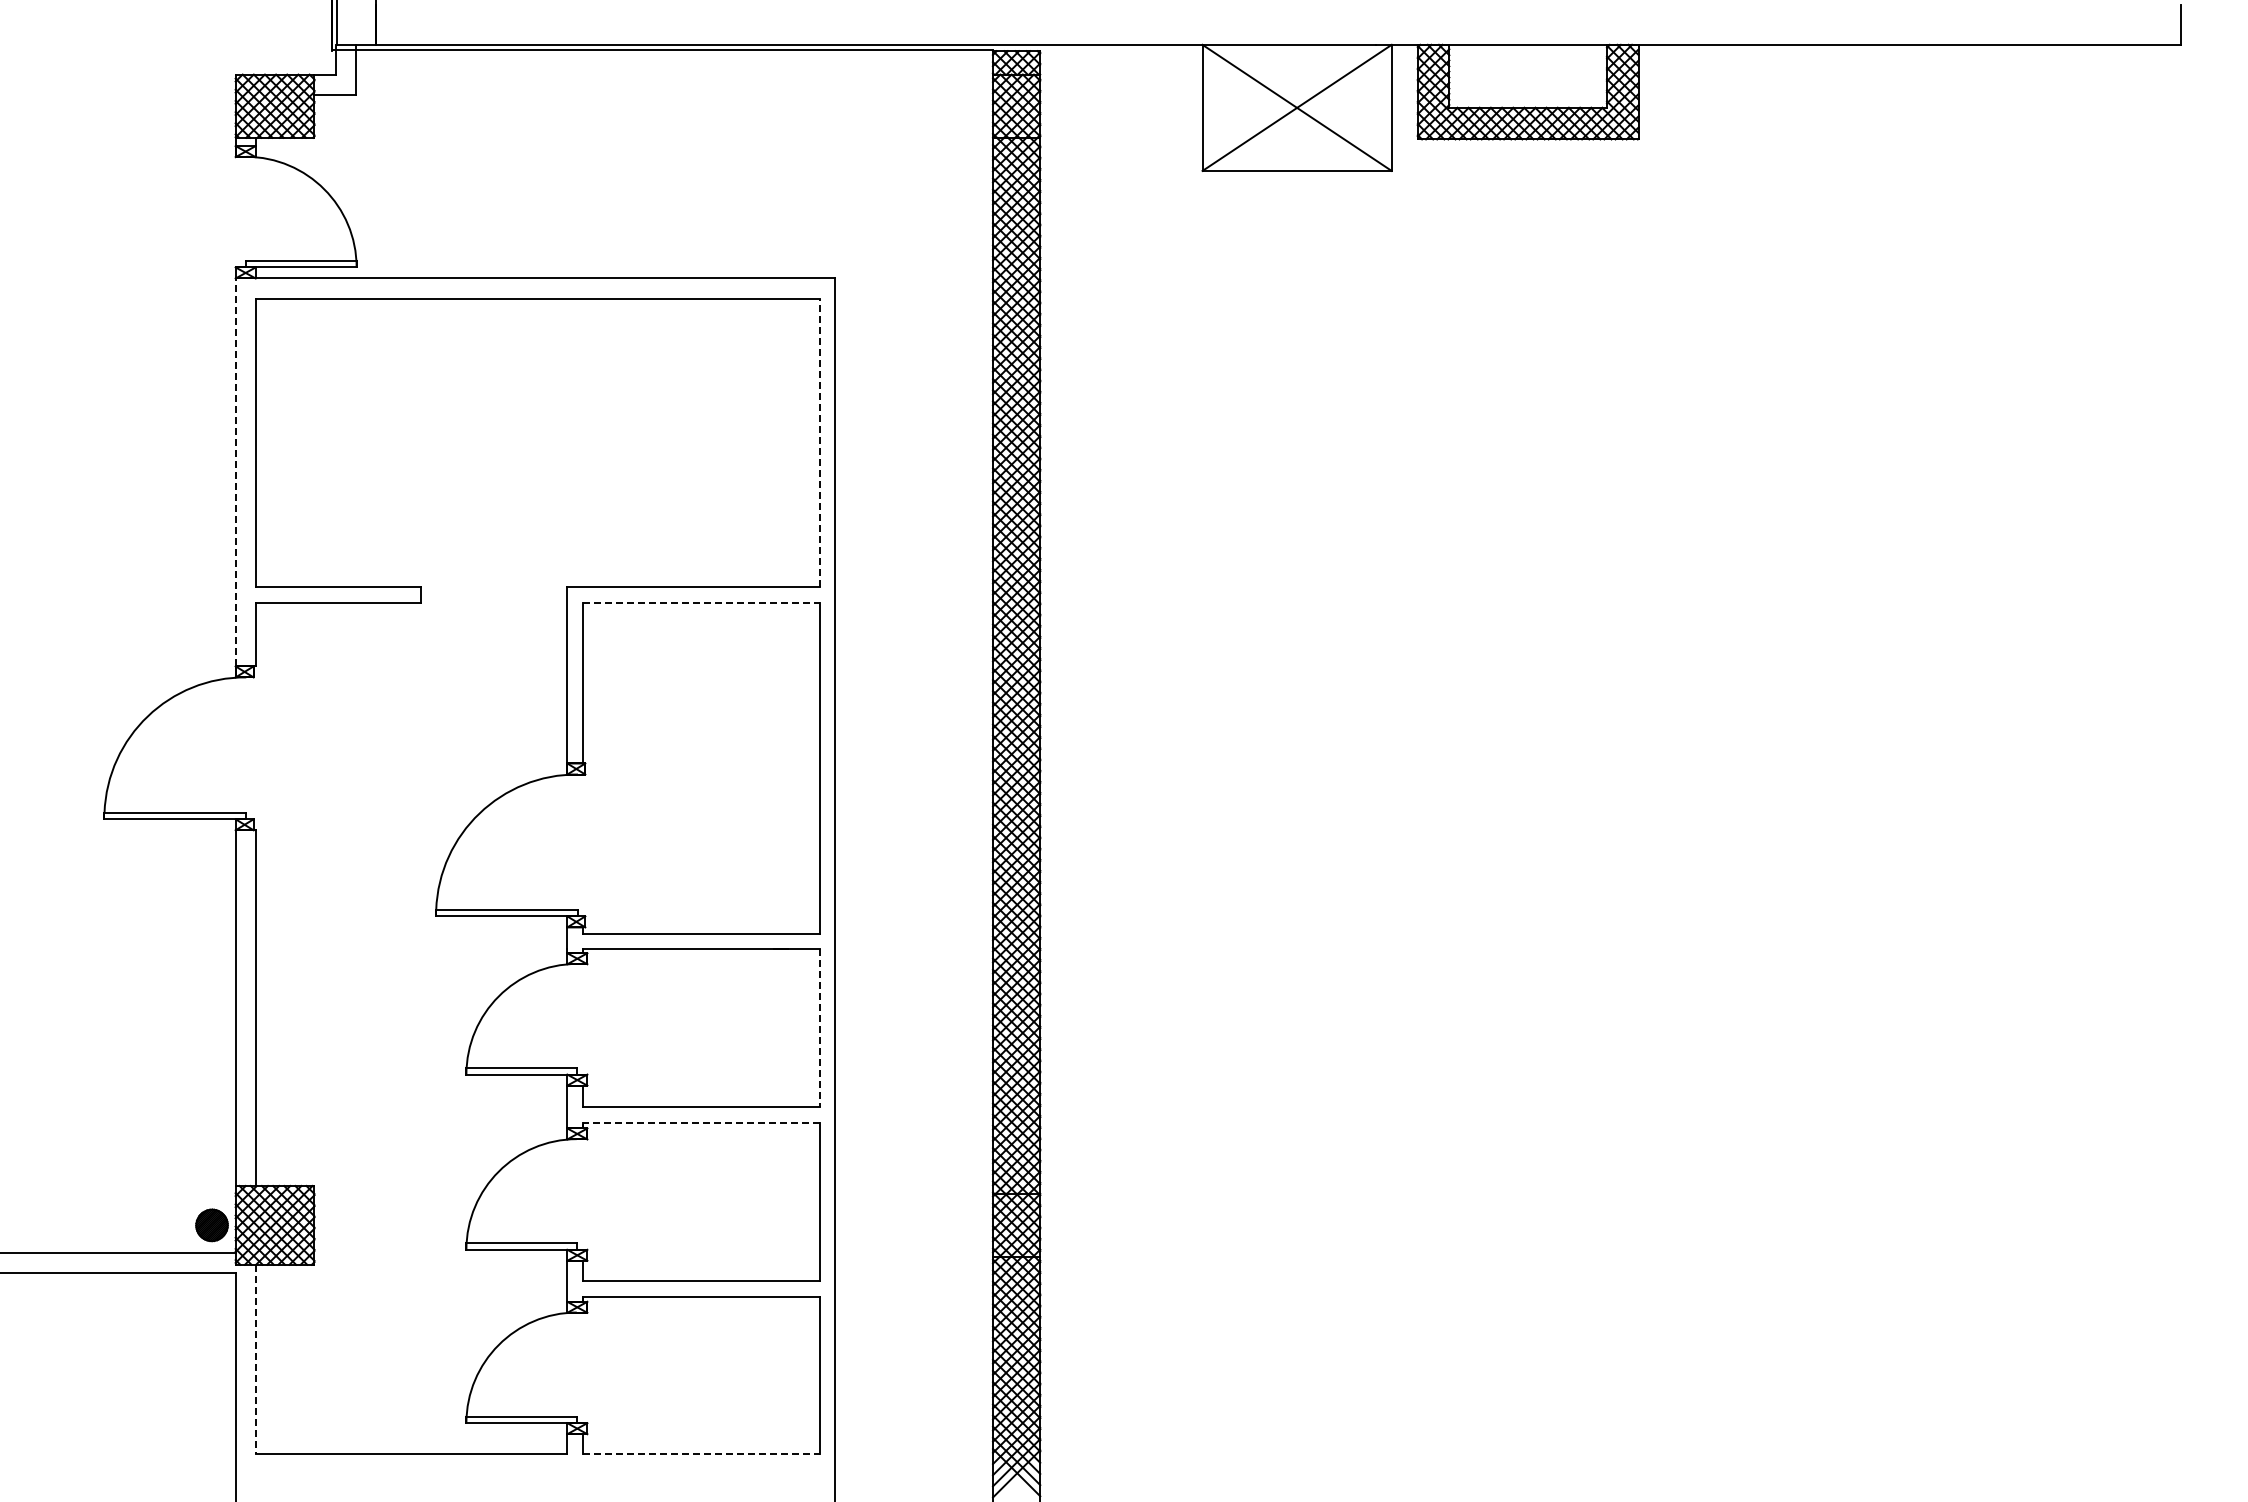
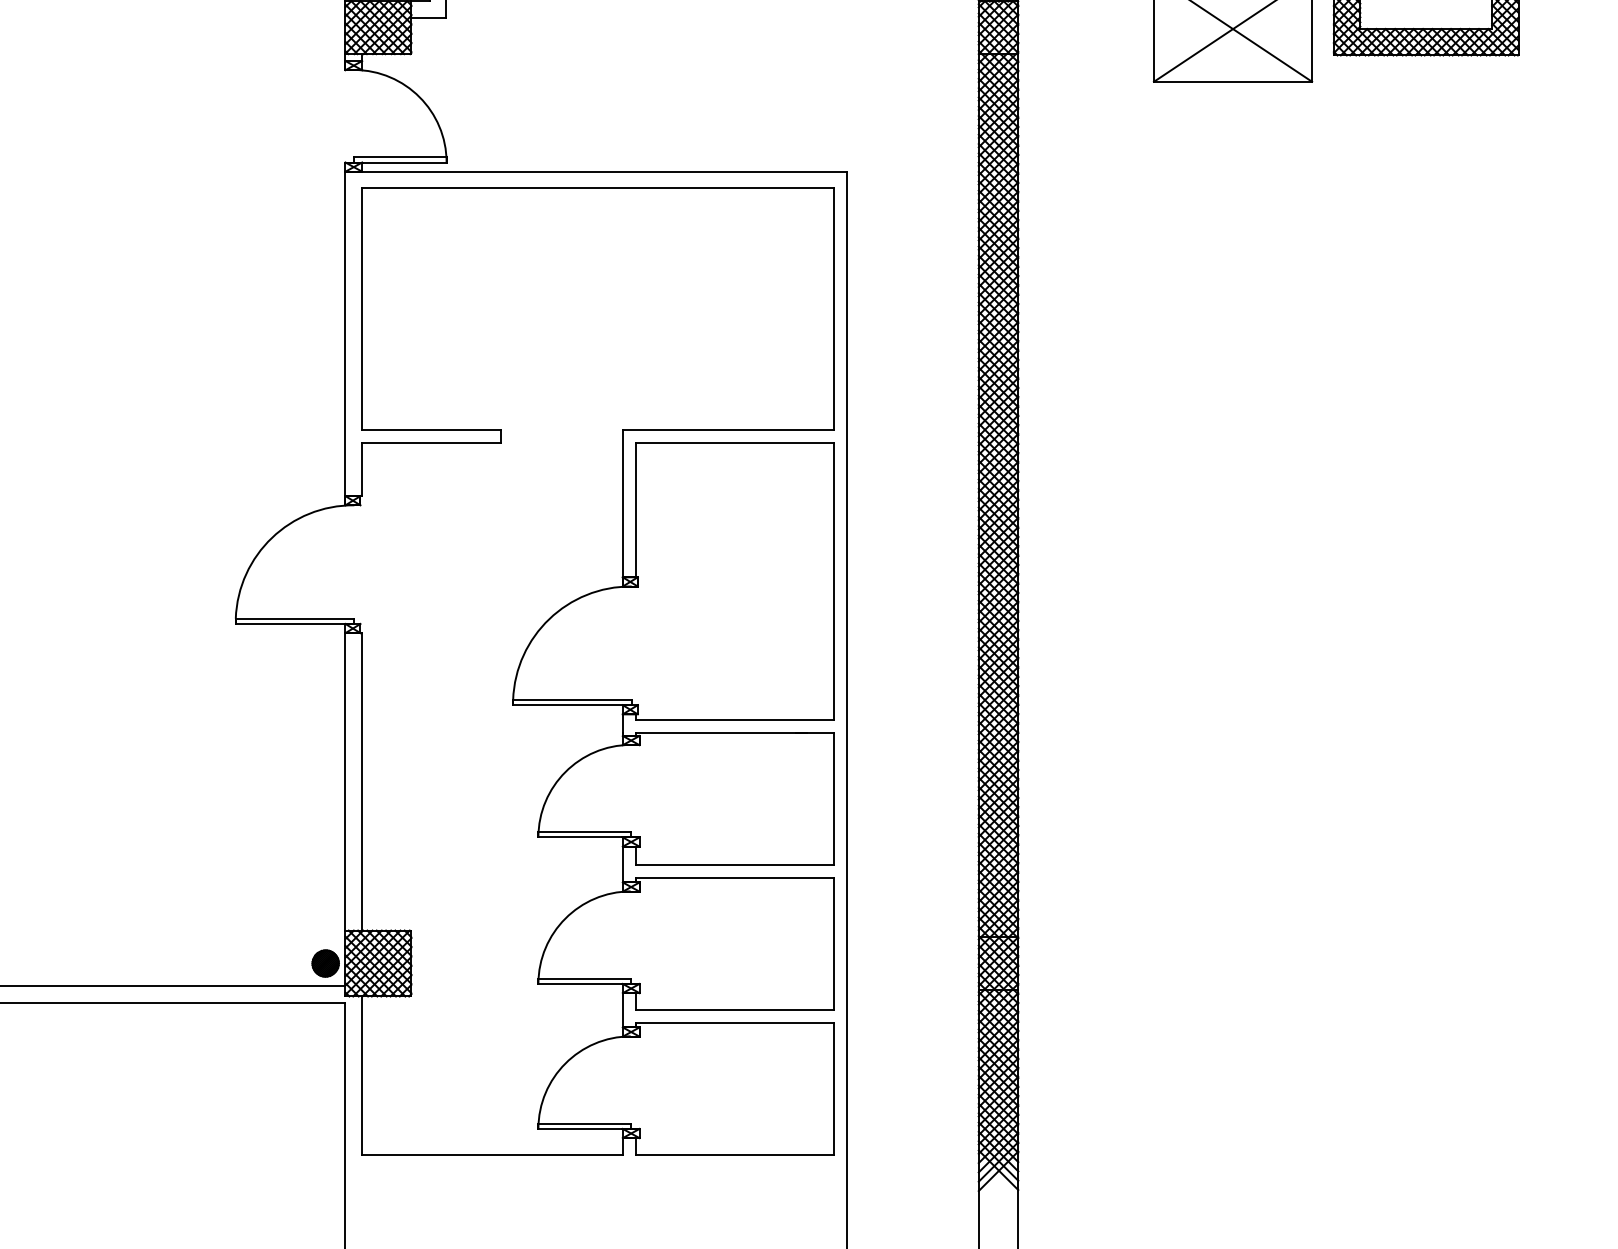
line: (819, 442) -> (833, 308), dashed -> solid
line: (235, 472) -> (345, 333), dashed -> solid
line: (701, 603) -> (734, 443), dashed -> solid
line: (819, 1028) -> (833, 798), dashed -> solid
line: (700, 1122) -> (734, 877), dashed -> solid
line: (255, 1359) -> (362, 1075), dashed -> solid
line: (701, 1454) -> (734, 1155), dashed -> solid

